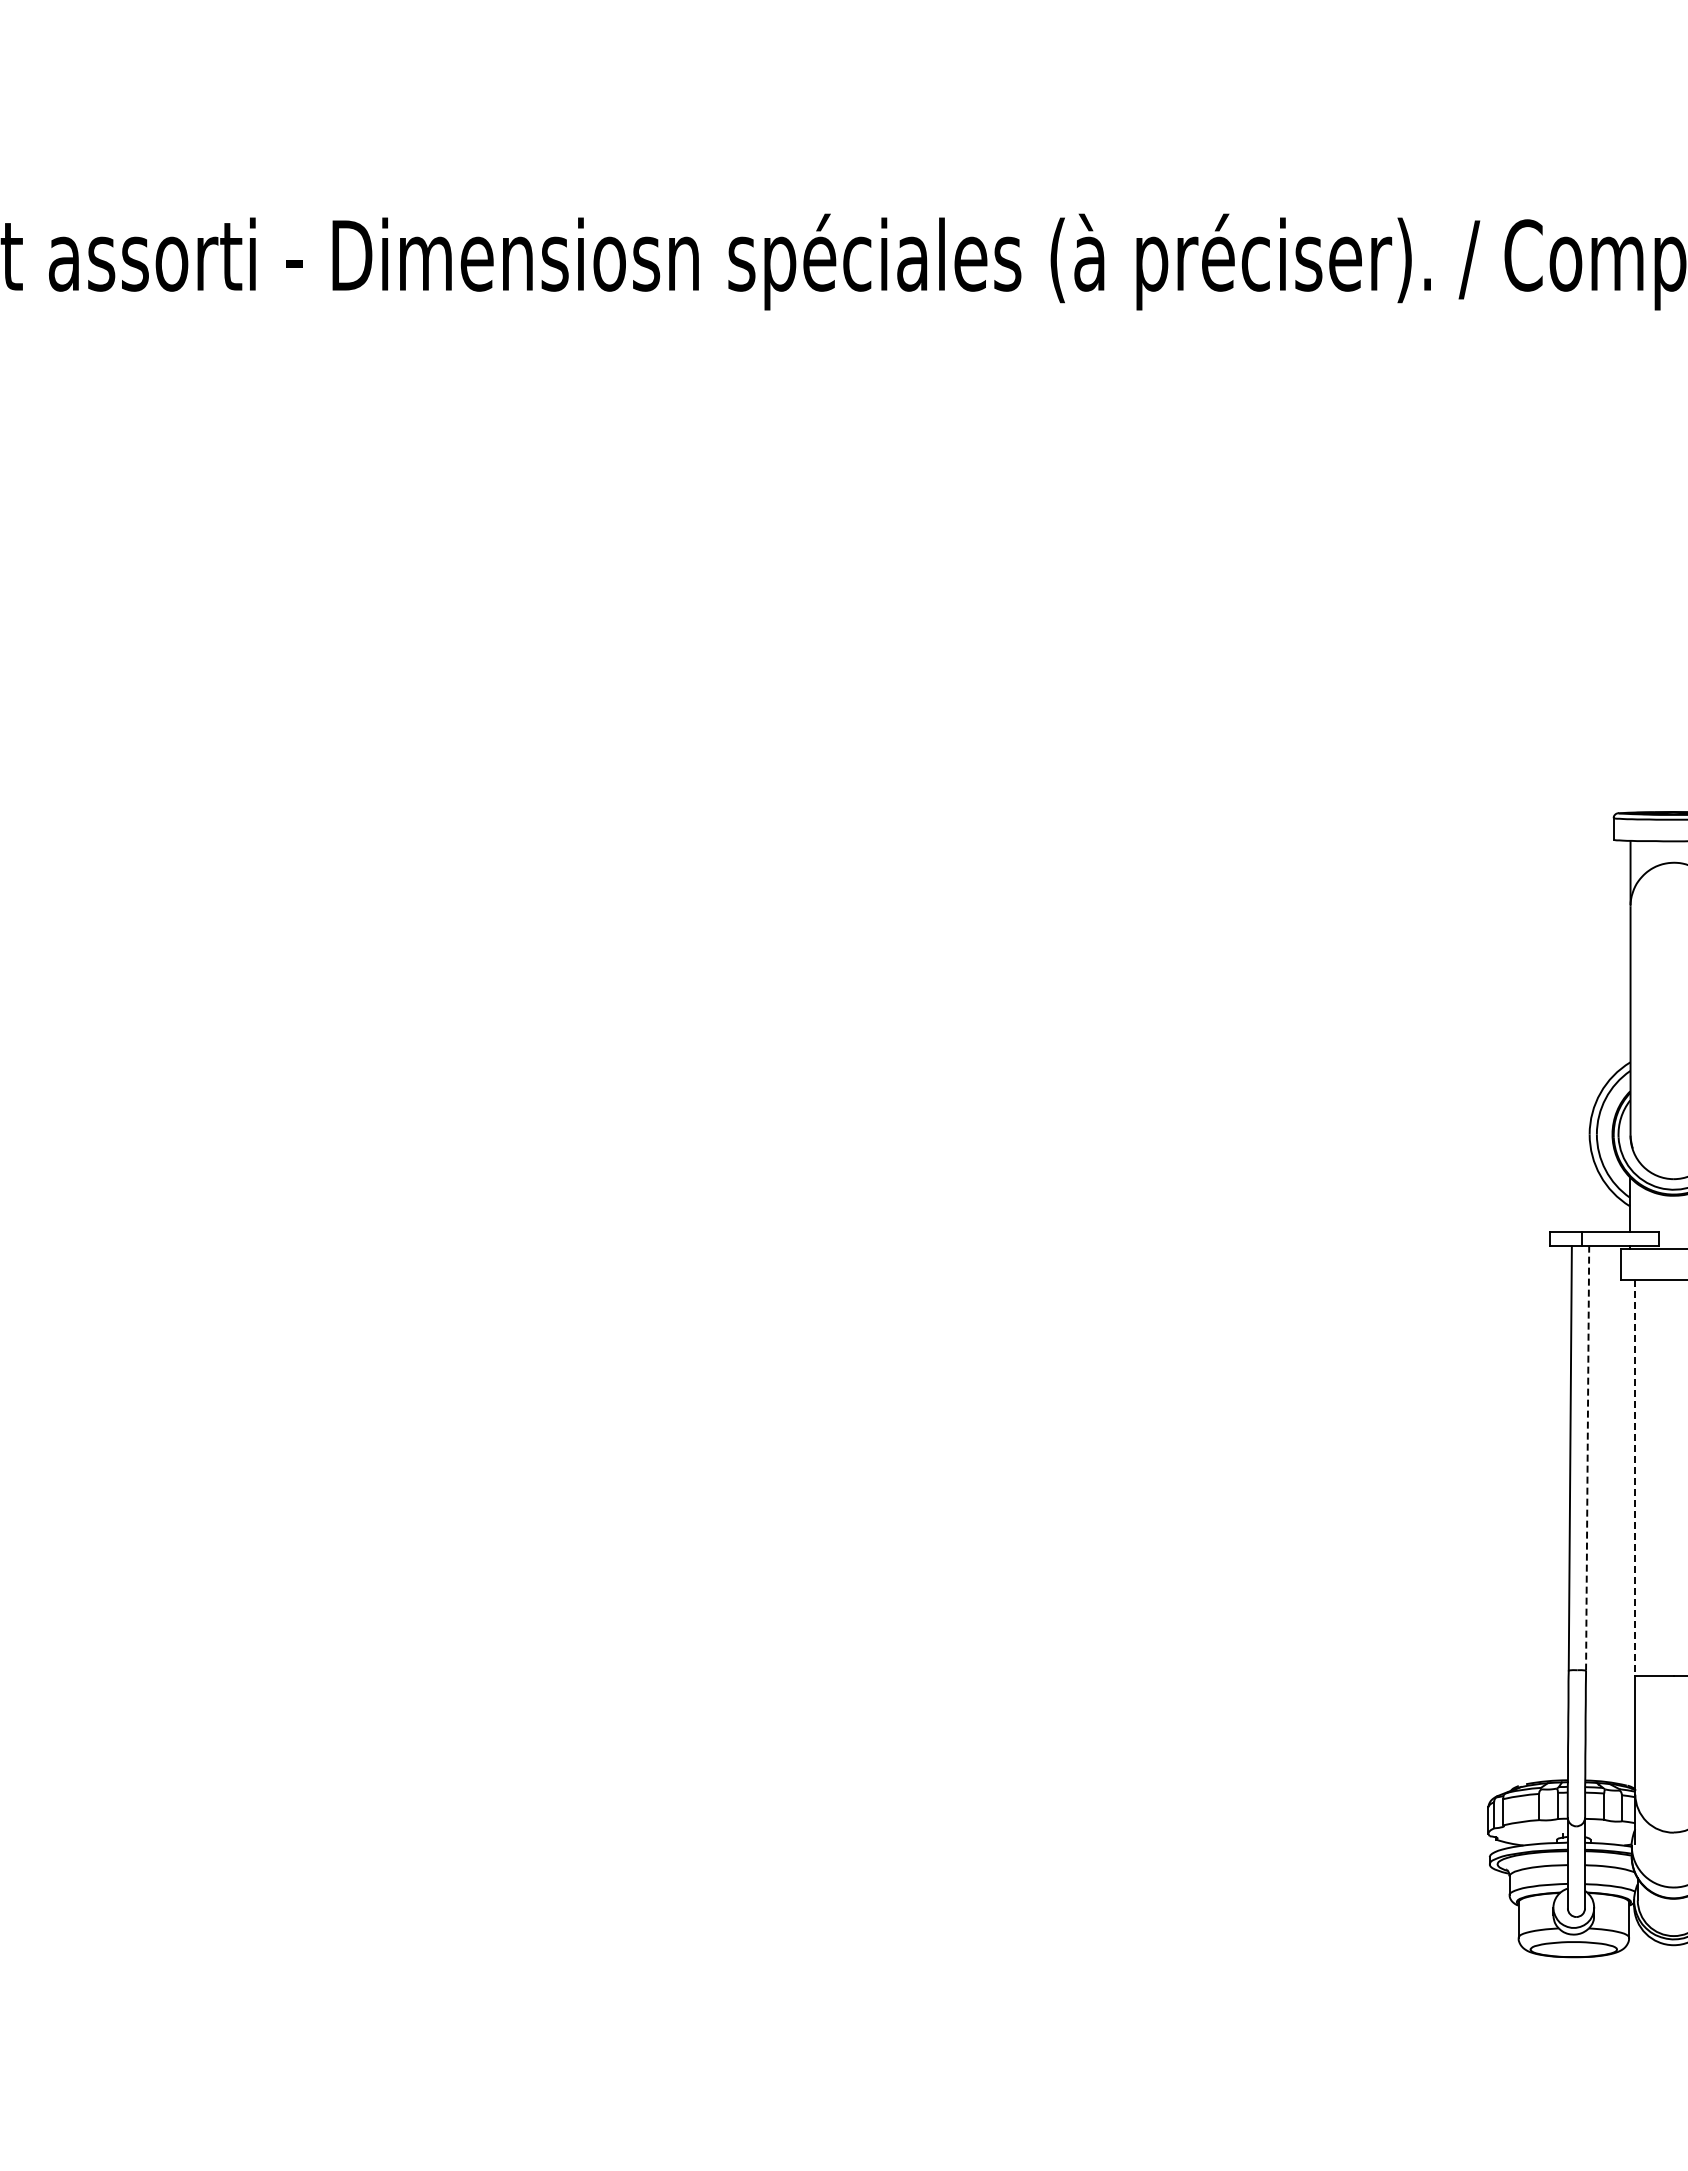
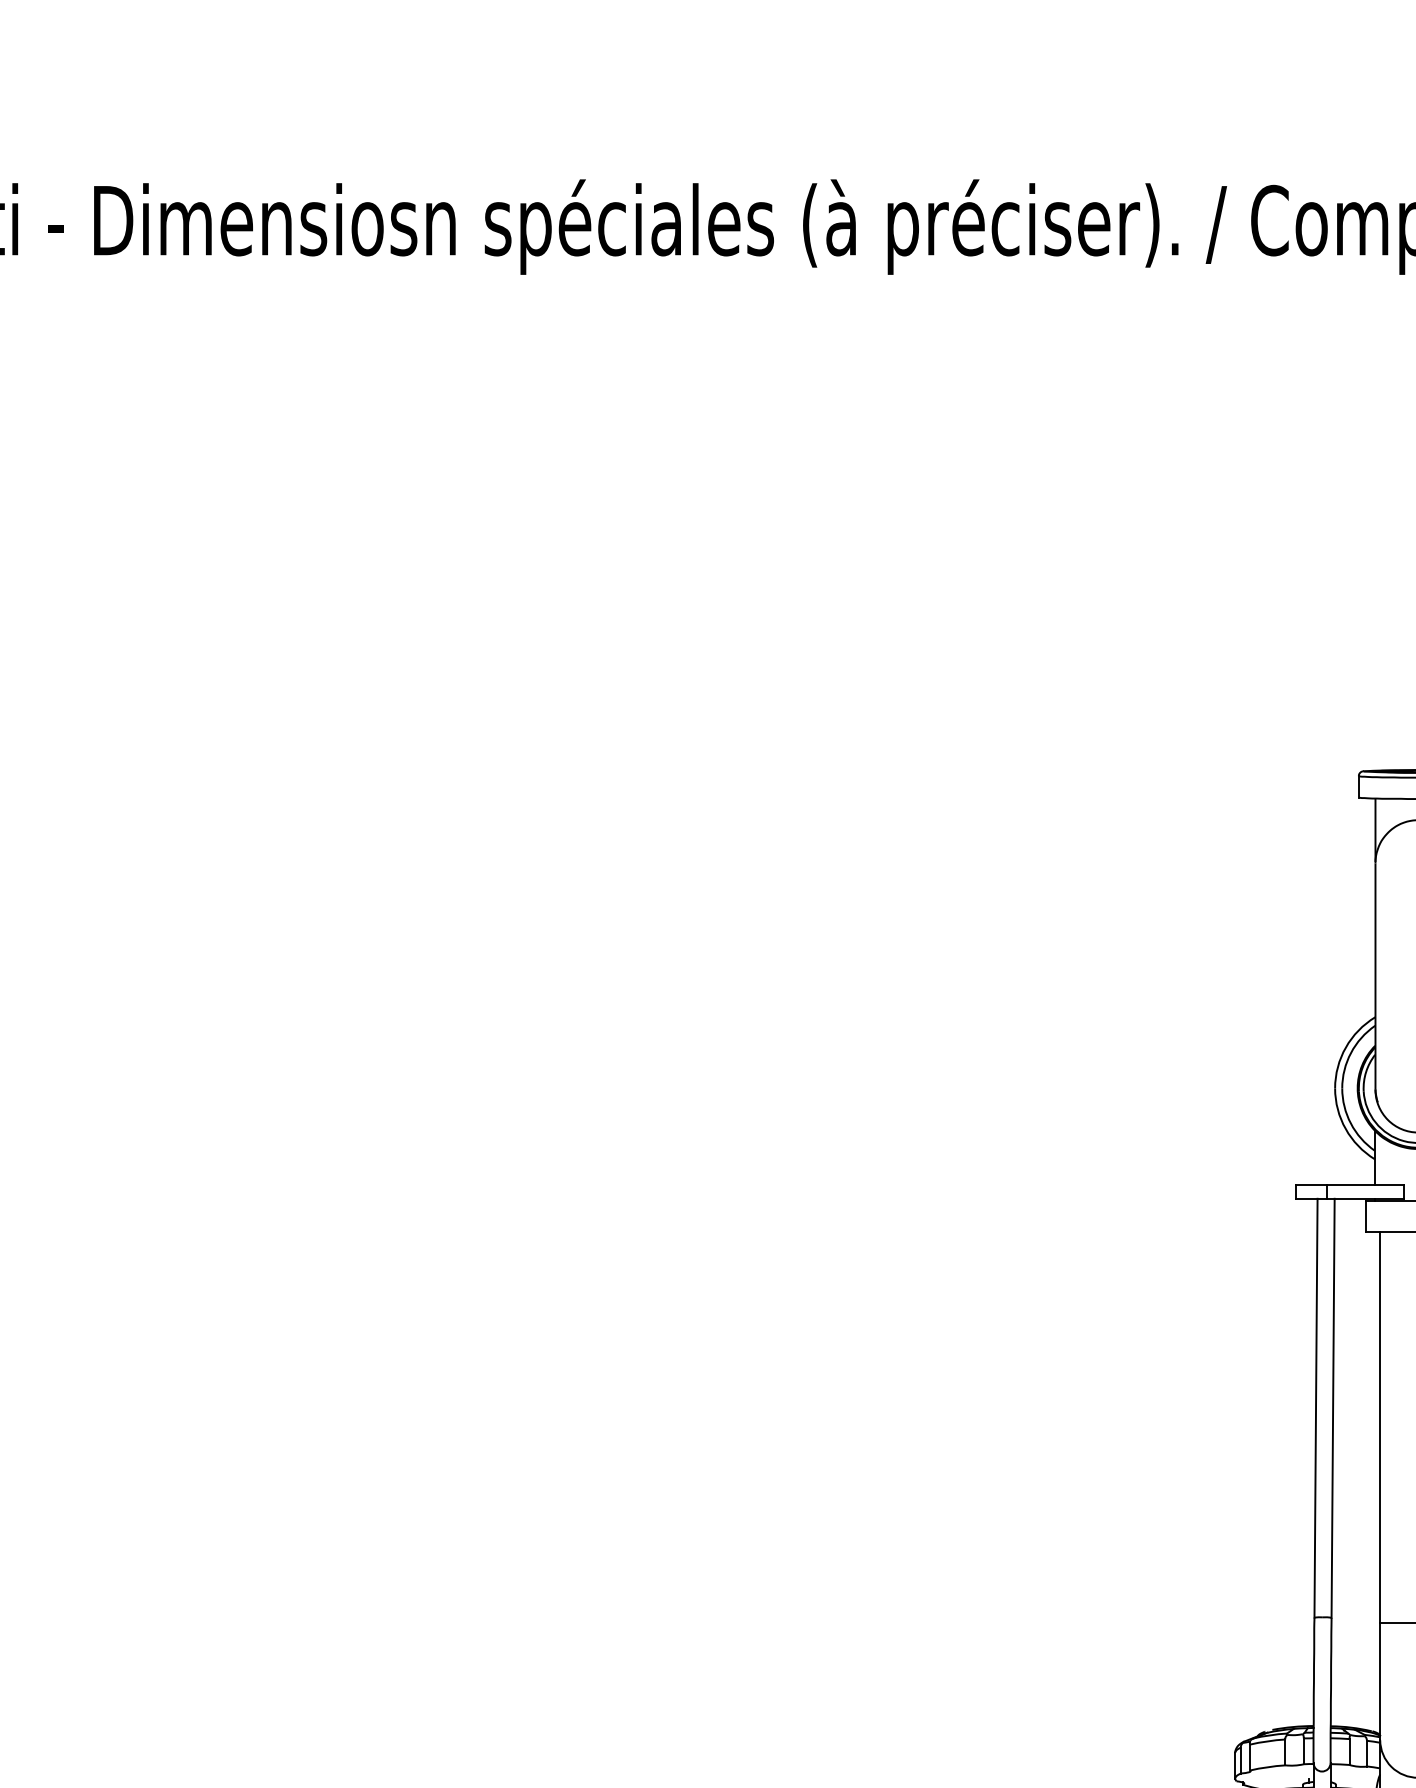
line: (1587, 1457) -> (1332, 1407), dashed -> solid
line: (1635, 1478) -> (1380, 1428), dashed -> solid

